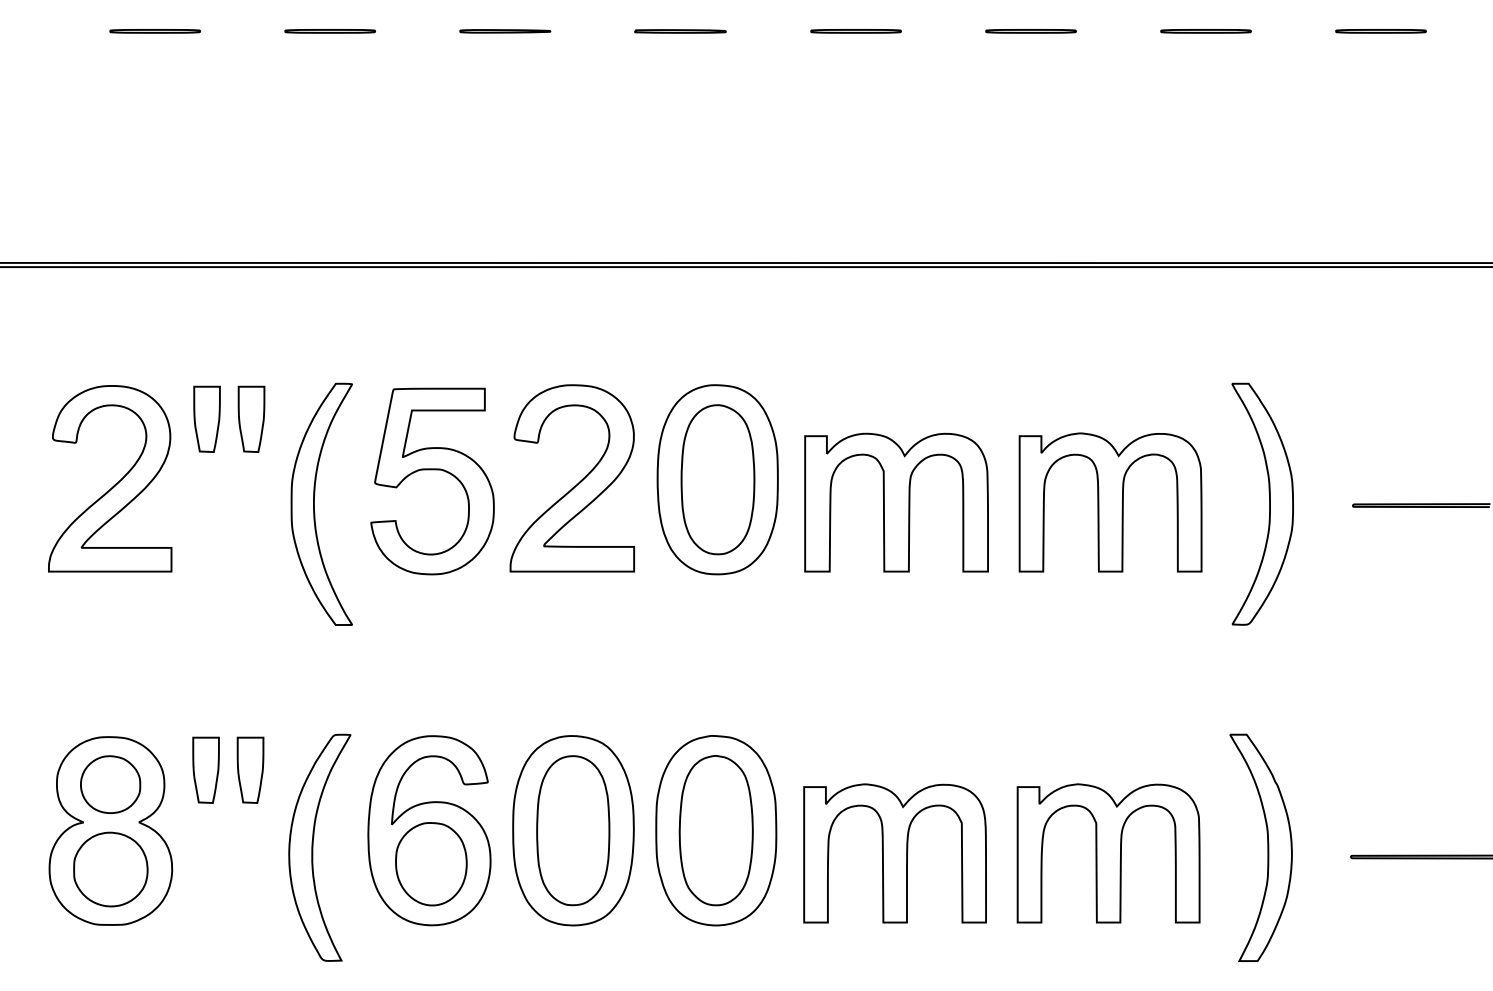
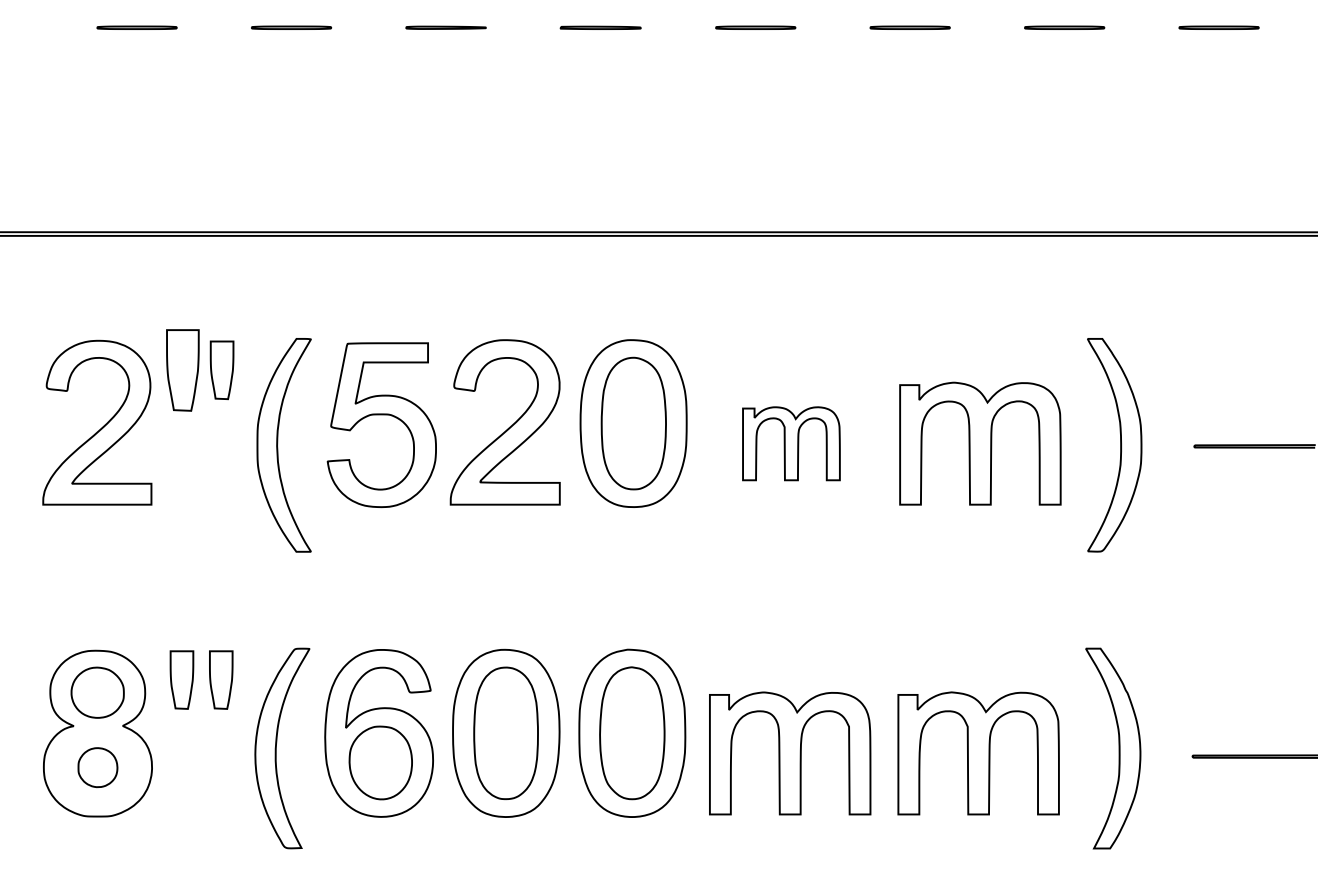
part: (206, 418) -> (182, 369), size x1.4
part: (896, 502) -> (791, 443), size x0.6
part: (110, 869) -> (97, 767), size x0.6

